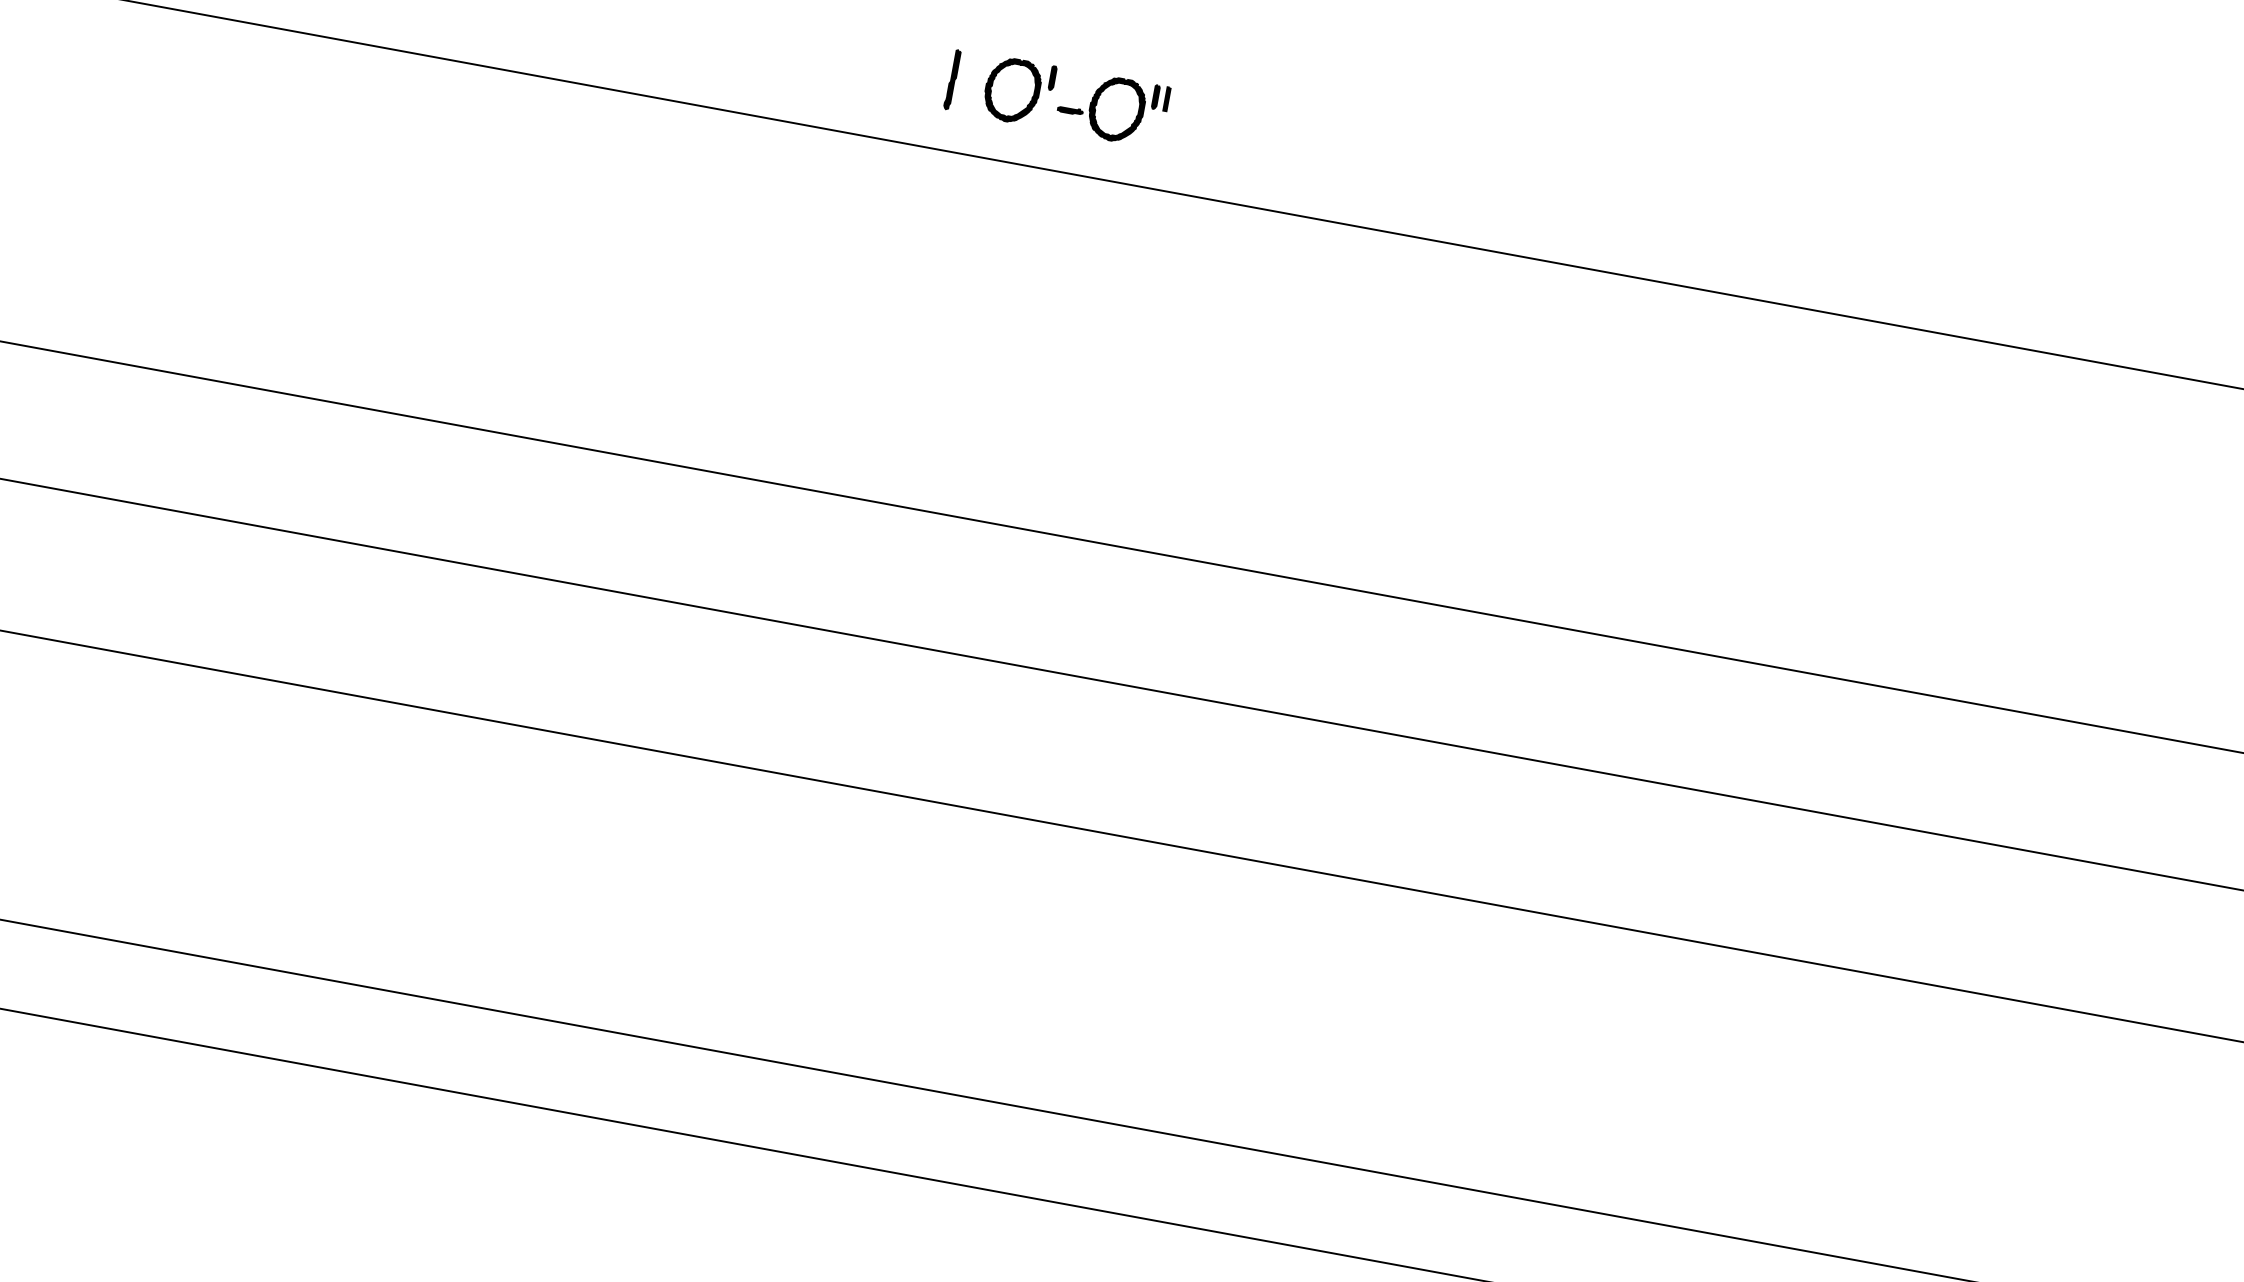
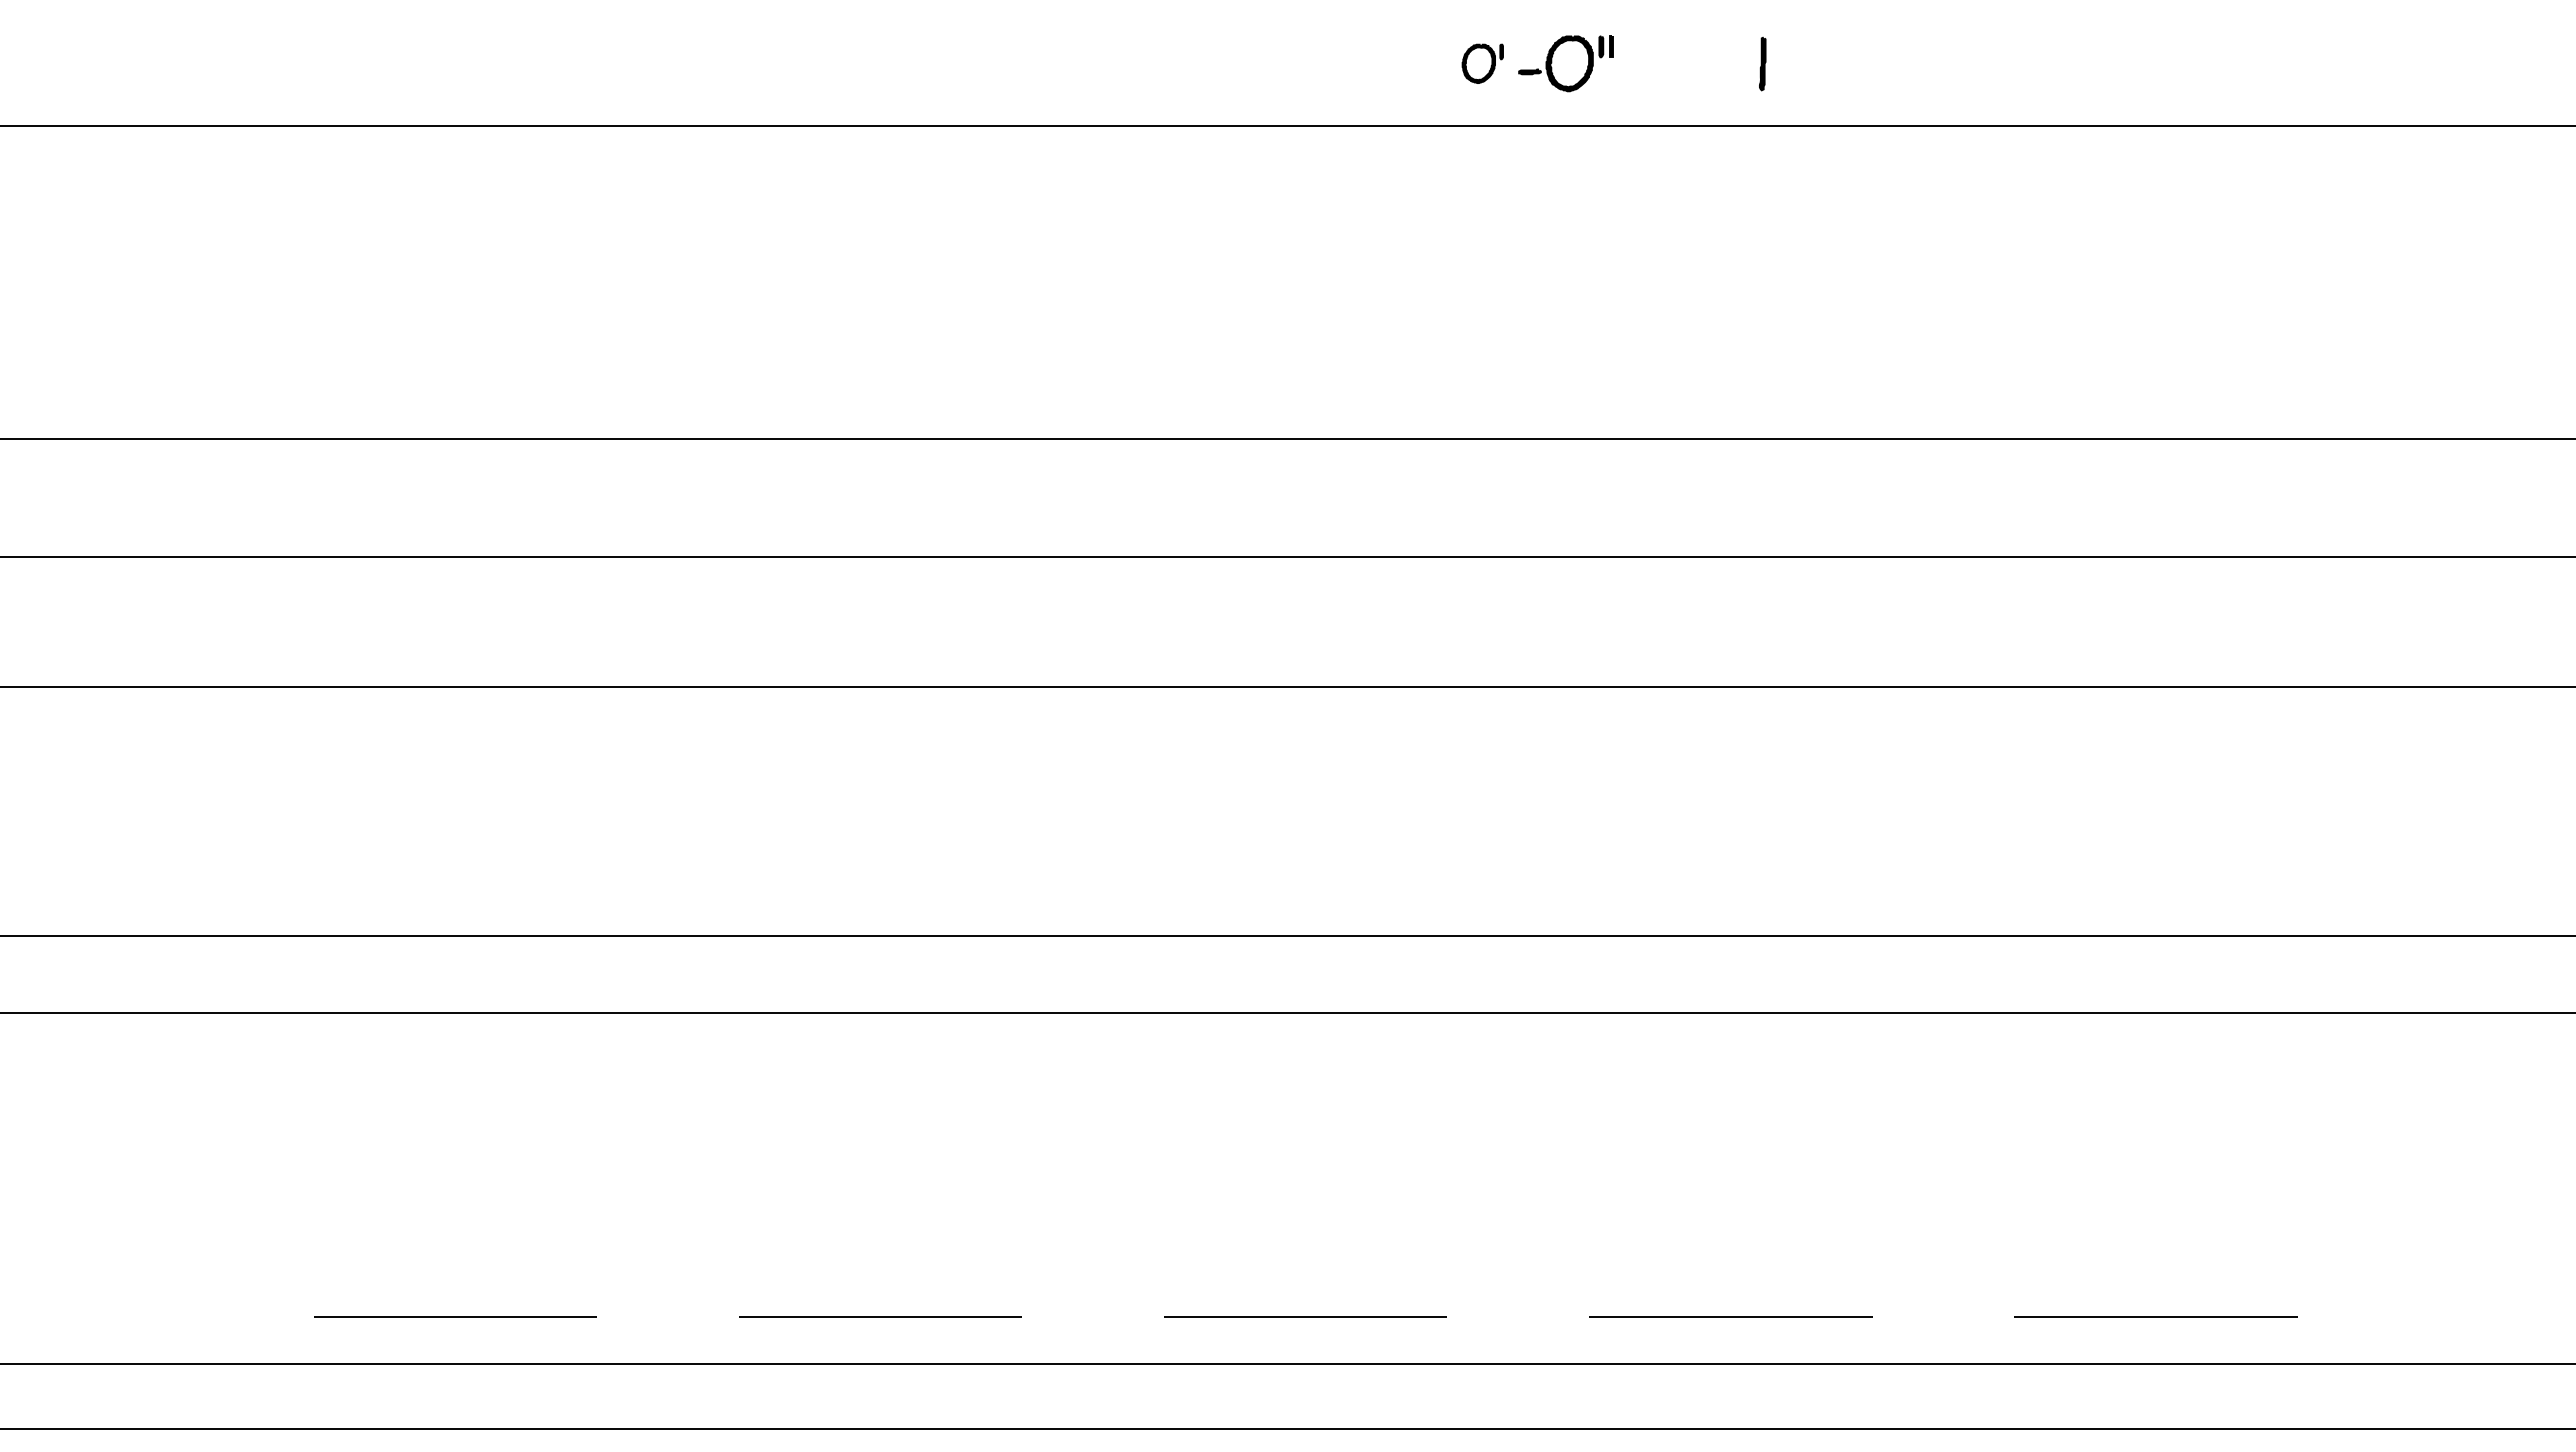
part: (952, 79) -> (1762, 63), moved
part: (1018, 91) -> (1482, 63), size x0.7

